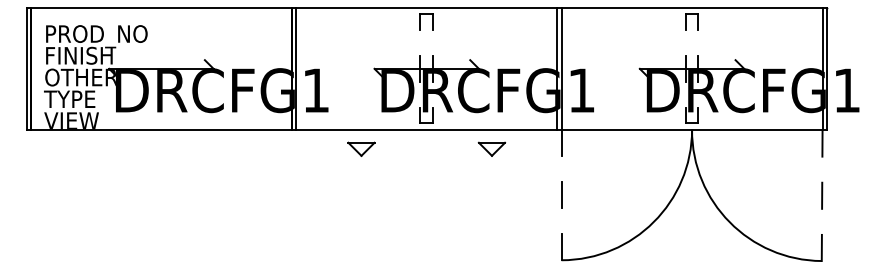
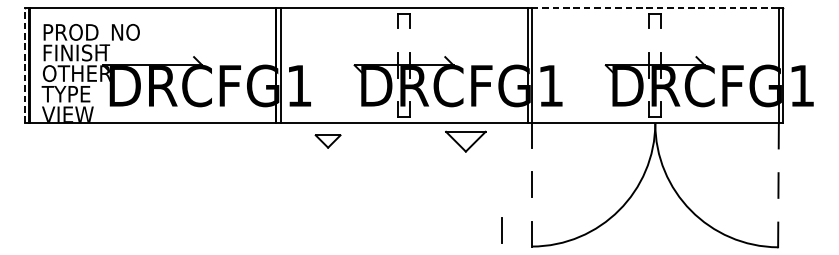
line: (692, 7) -> (655, 7), solid -> dashed
line: (26, 68) -> (25, 65), solid -> dashed
part: (361, 148) -> (328, 140), moved
part: (491, 148) -> (465, 140), size x1.6
line: (530, 242) -> (502, 229), added

